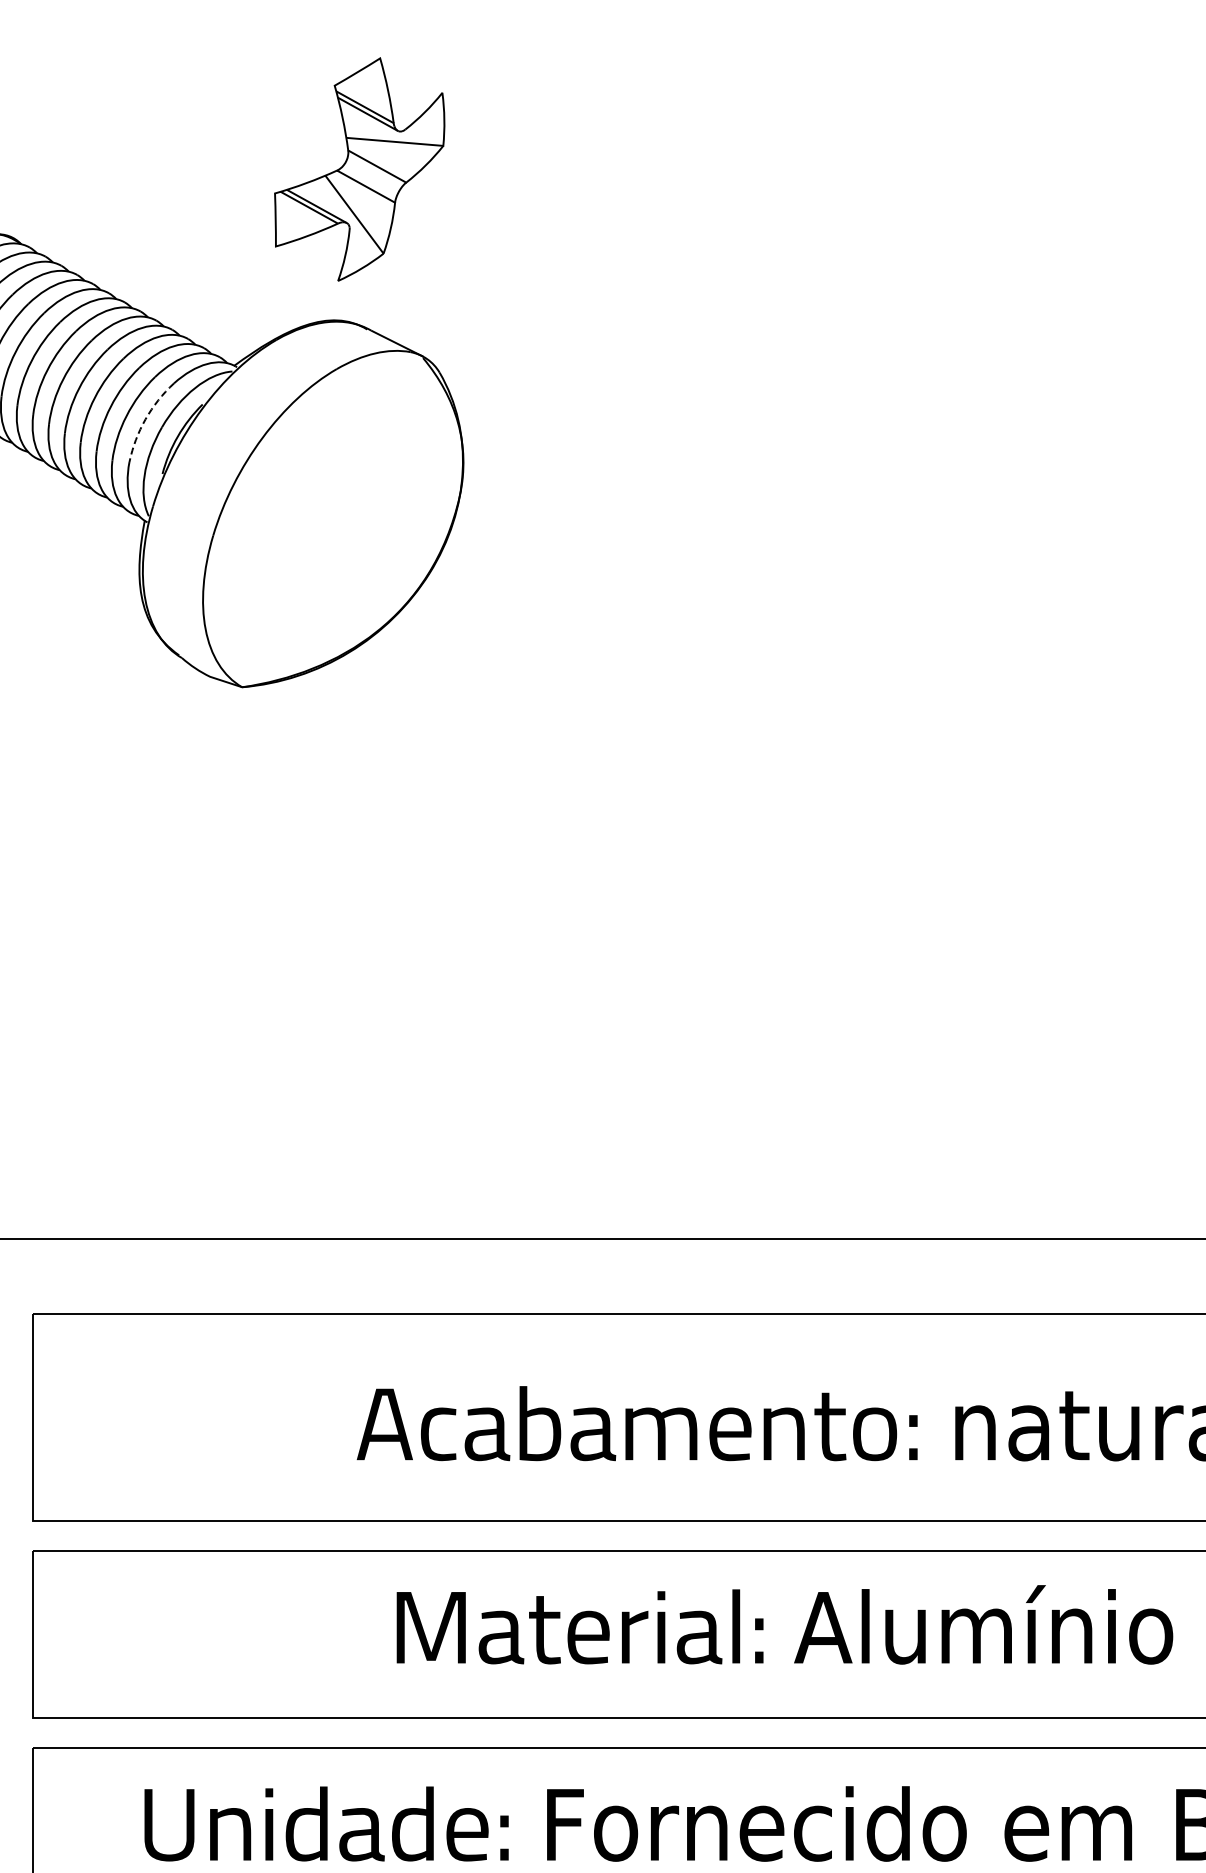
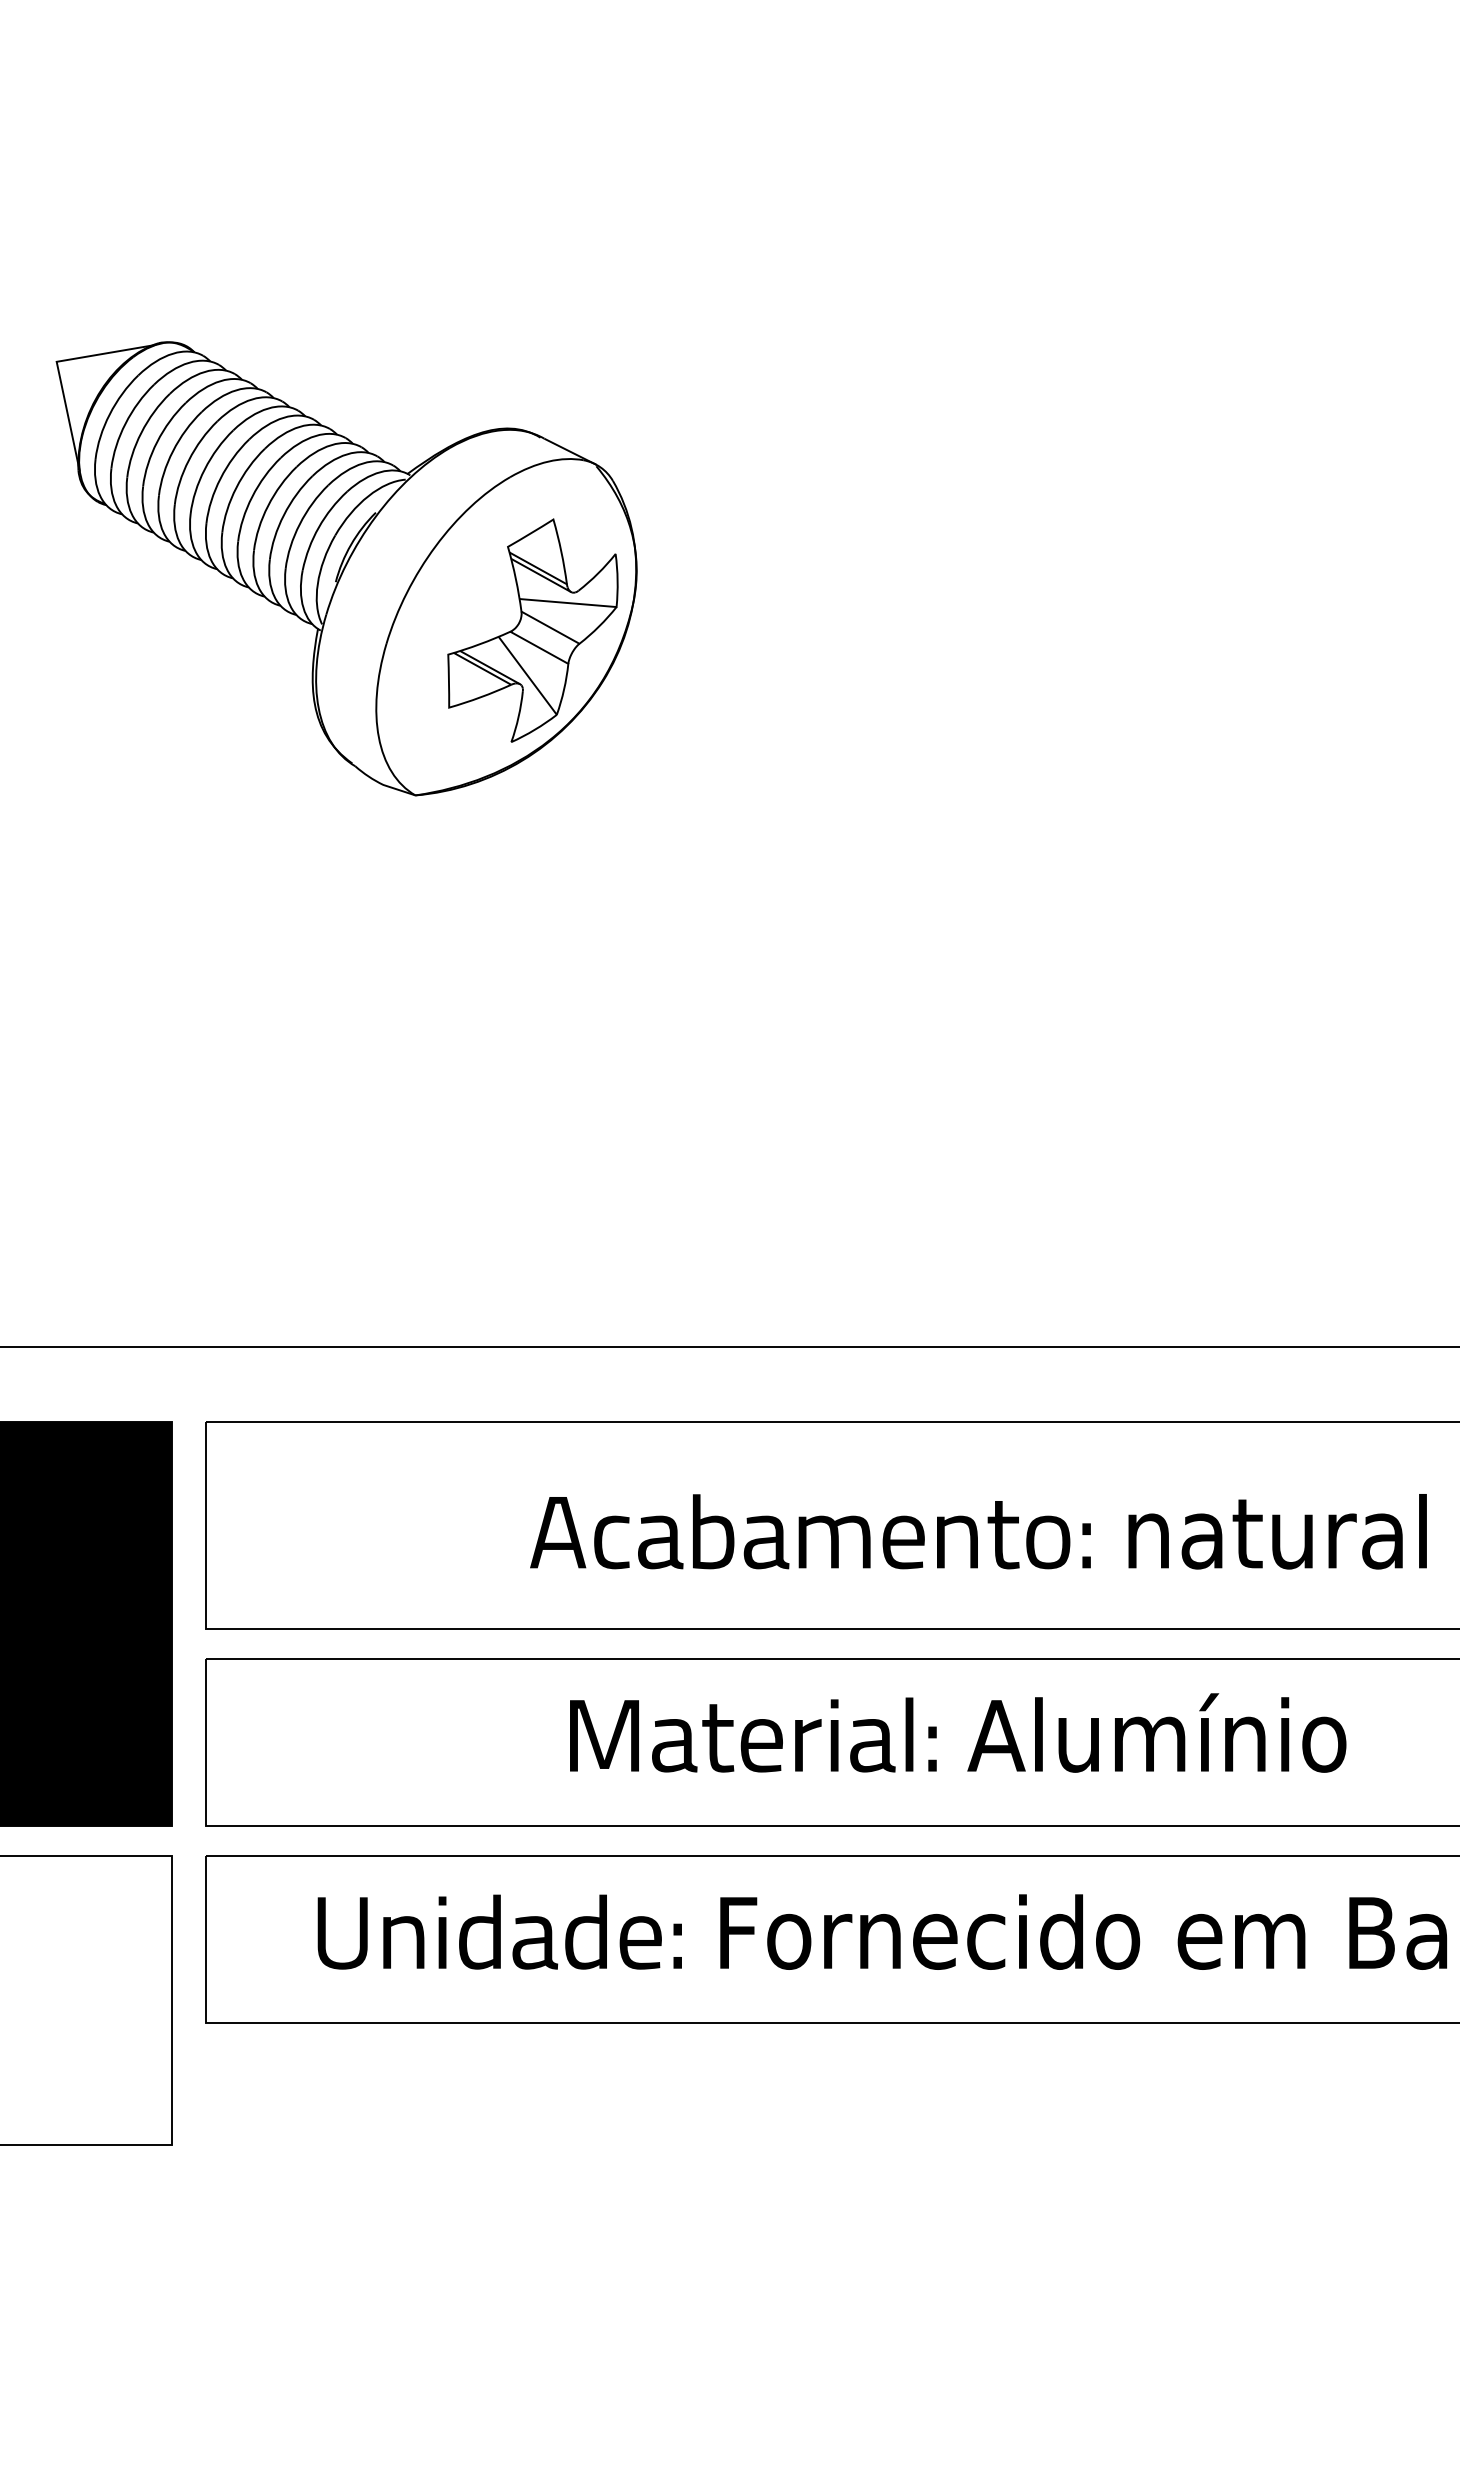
part: (359, 169) -> (532, 630), moved
arc: (145, 419) -> (318, 527), dashed -> solid

